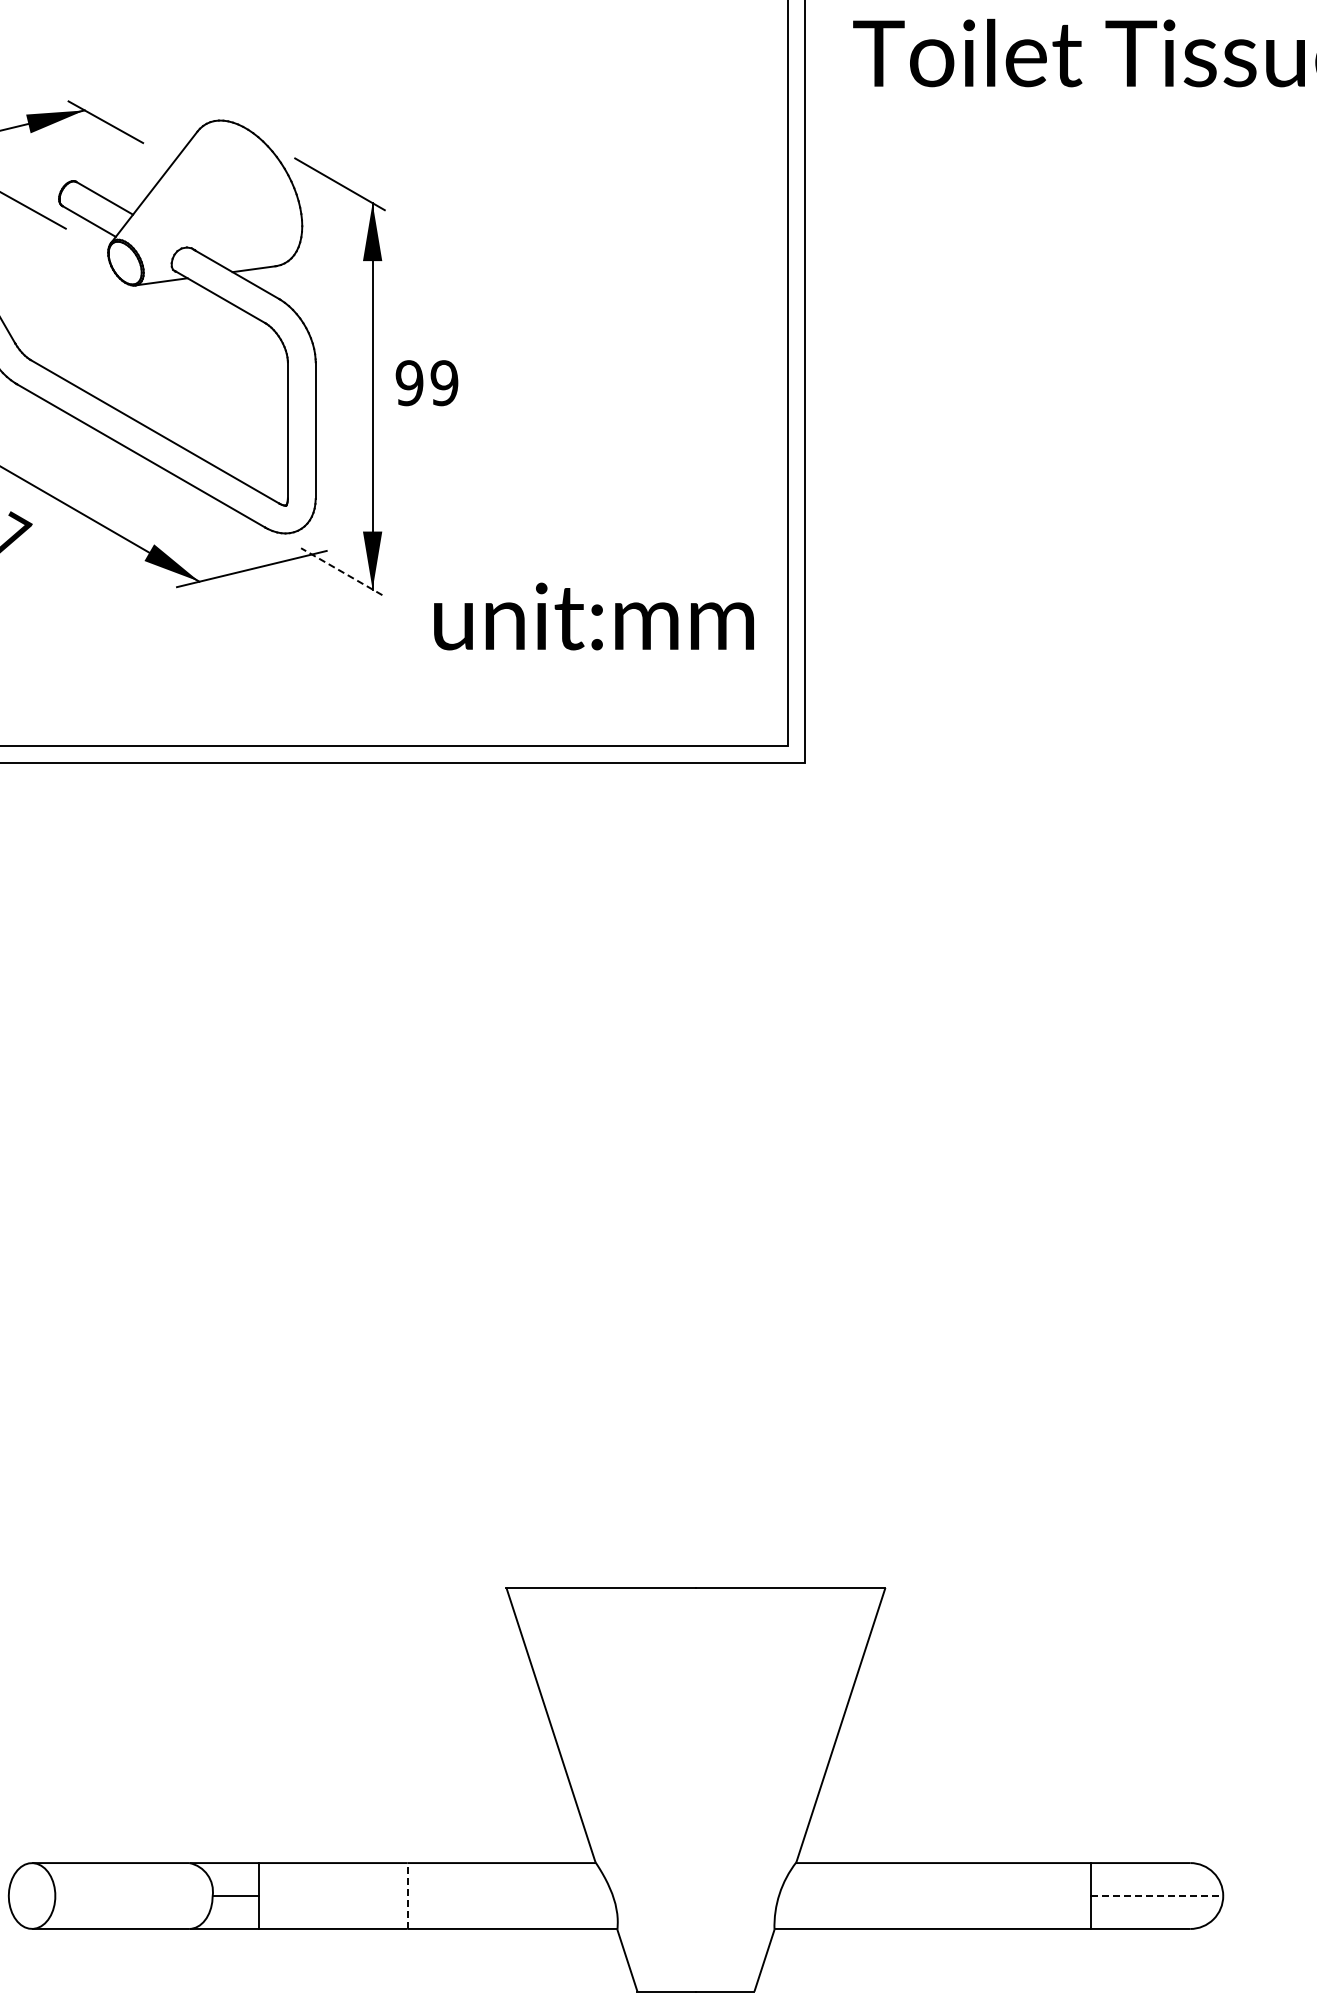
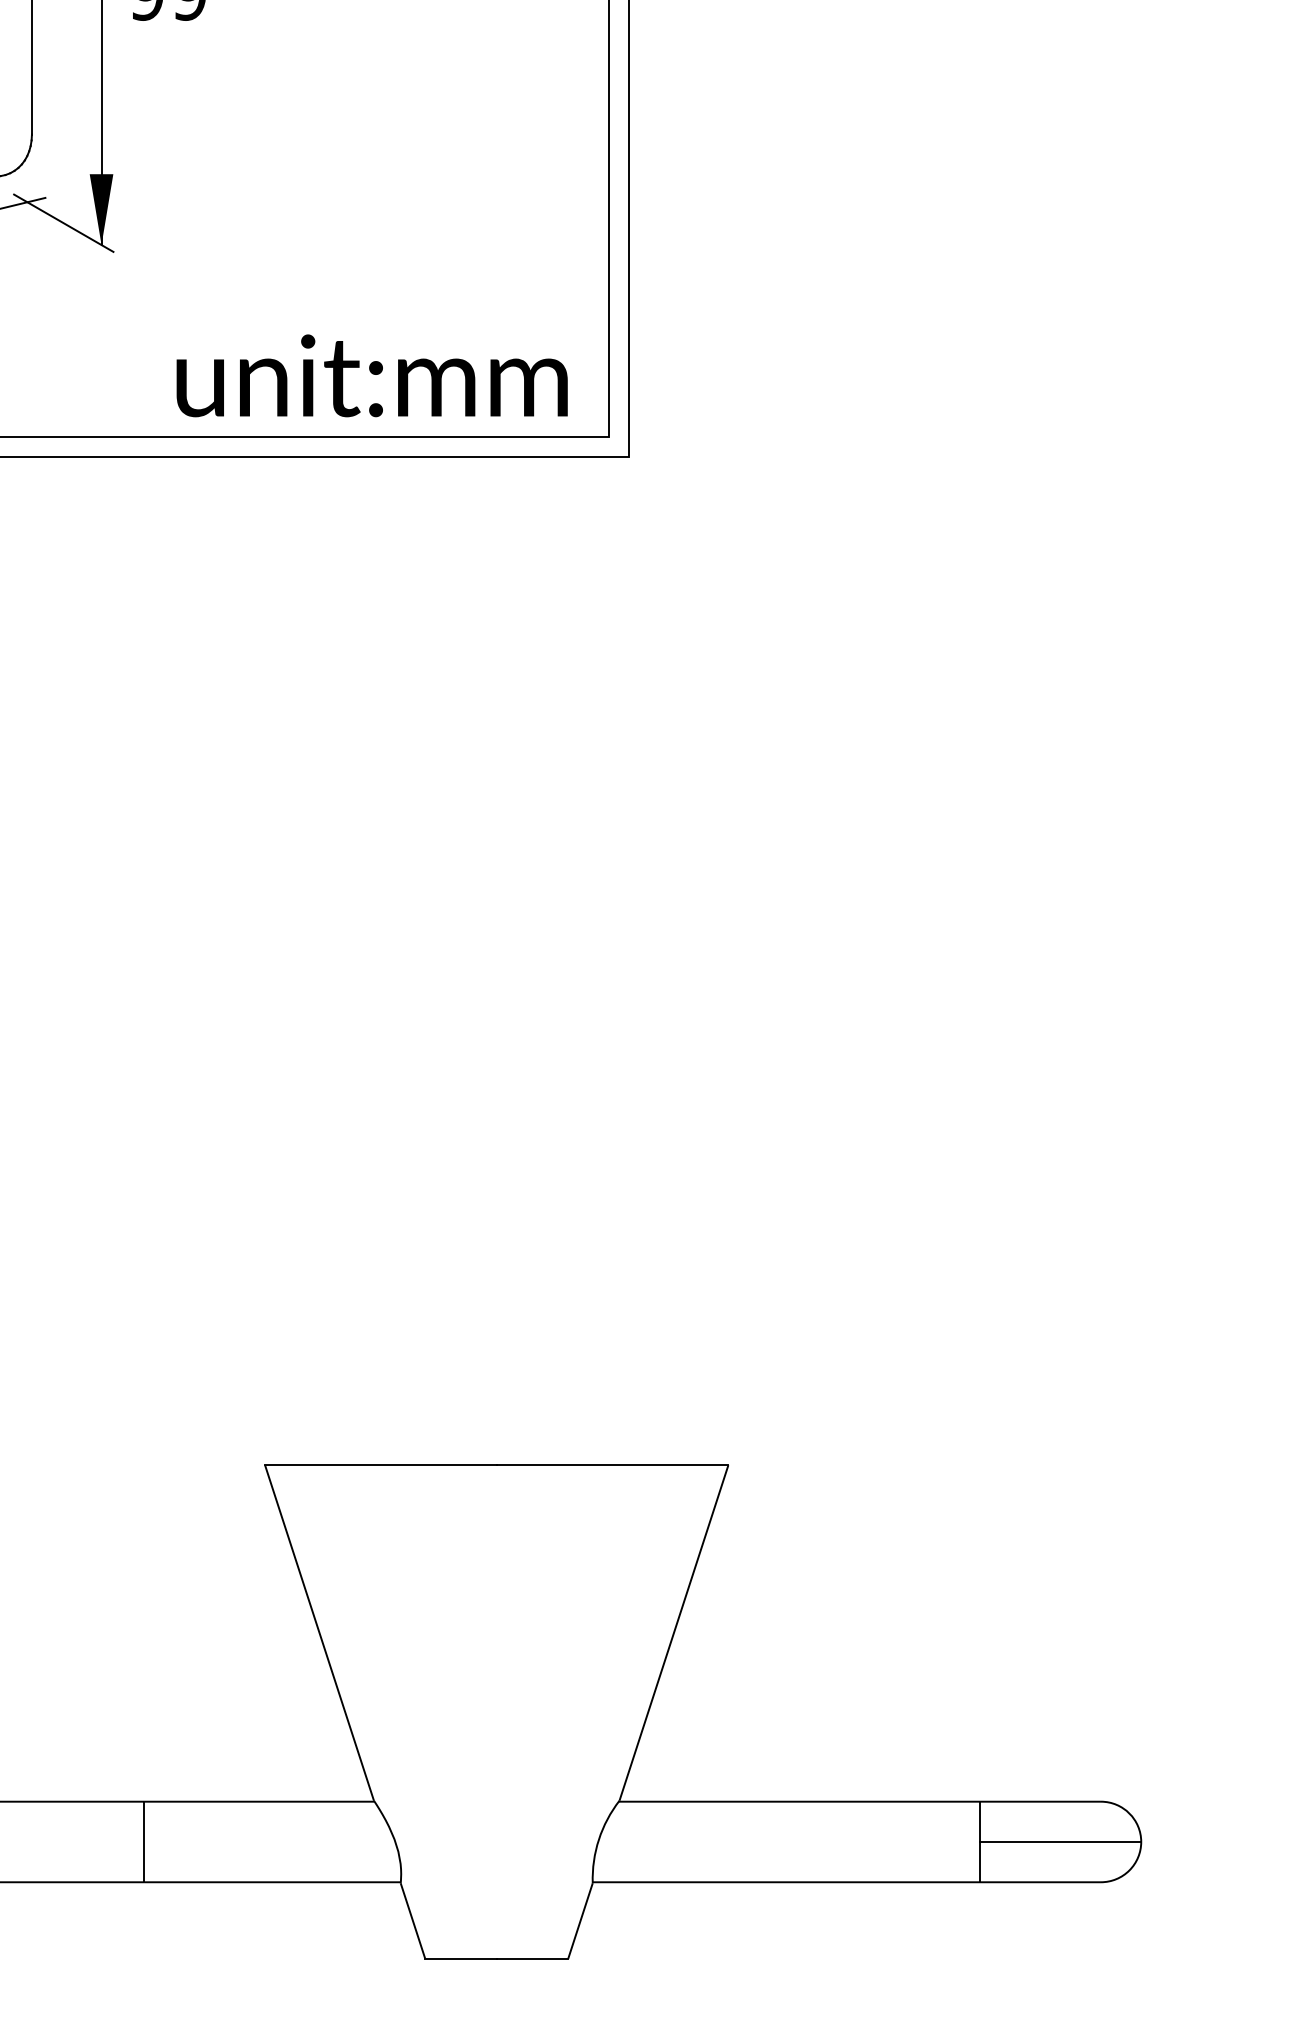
line: (341, 571) -> (63, 223), dashed -> solid
text: (593, 616) -> (371, 375), moved
line: (407, 1896) -> (144, 1842), dashed -> solid
line: (1157, 1896) -> (1060, 1842), dashed -> solid

